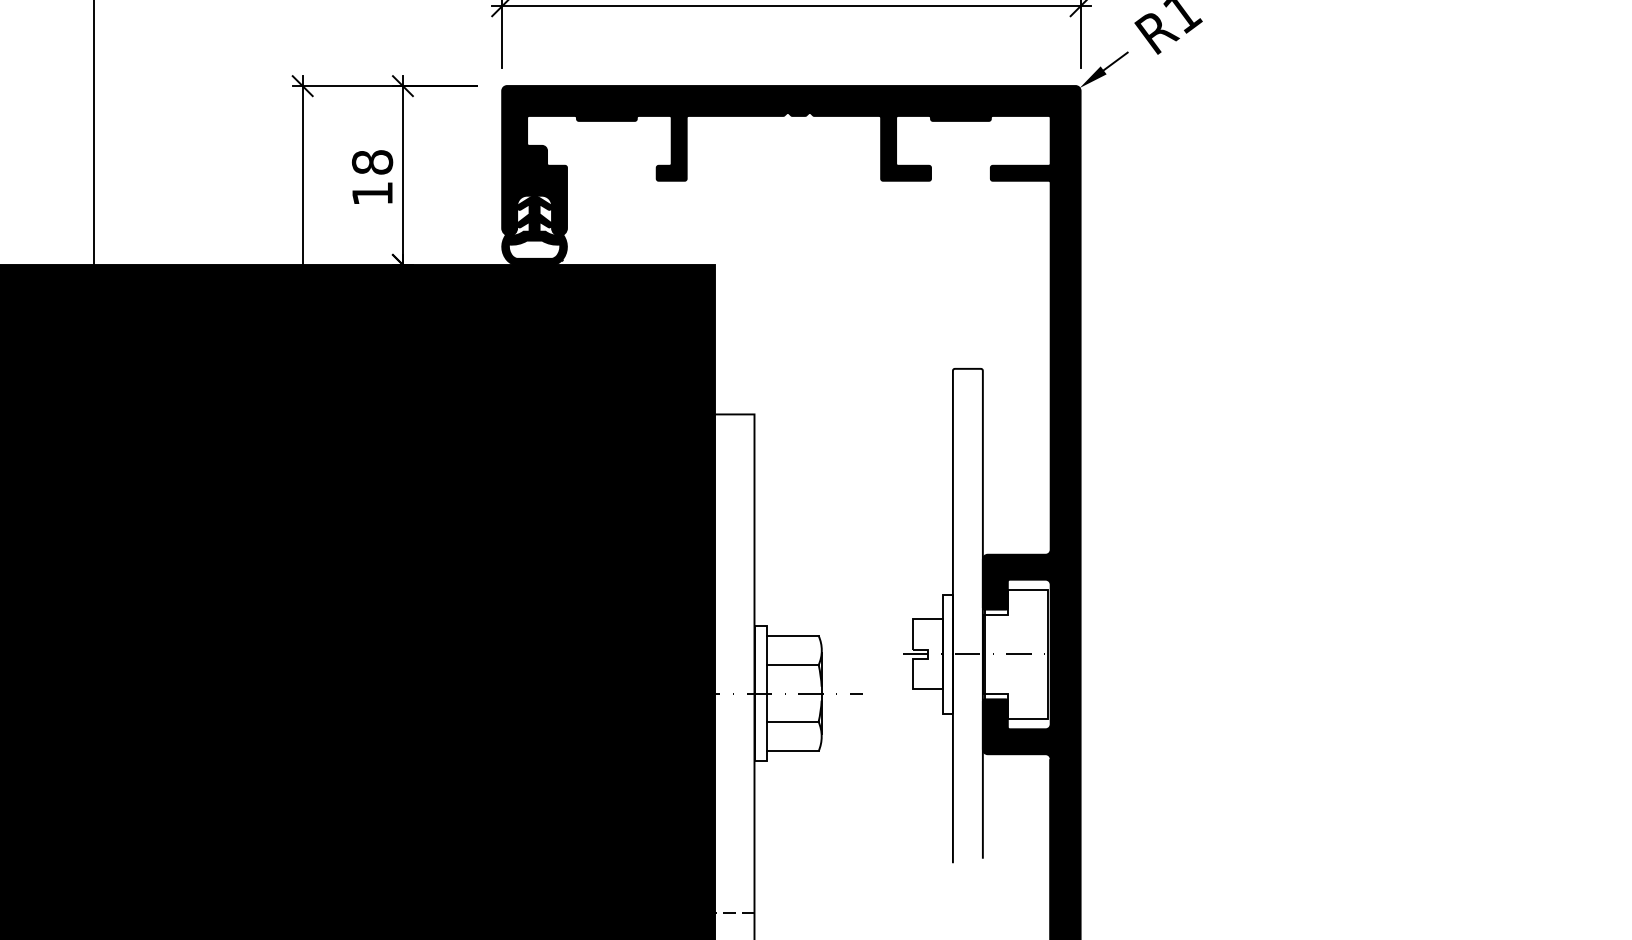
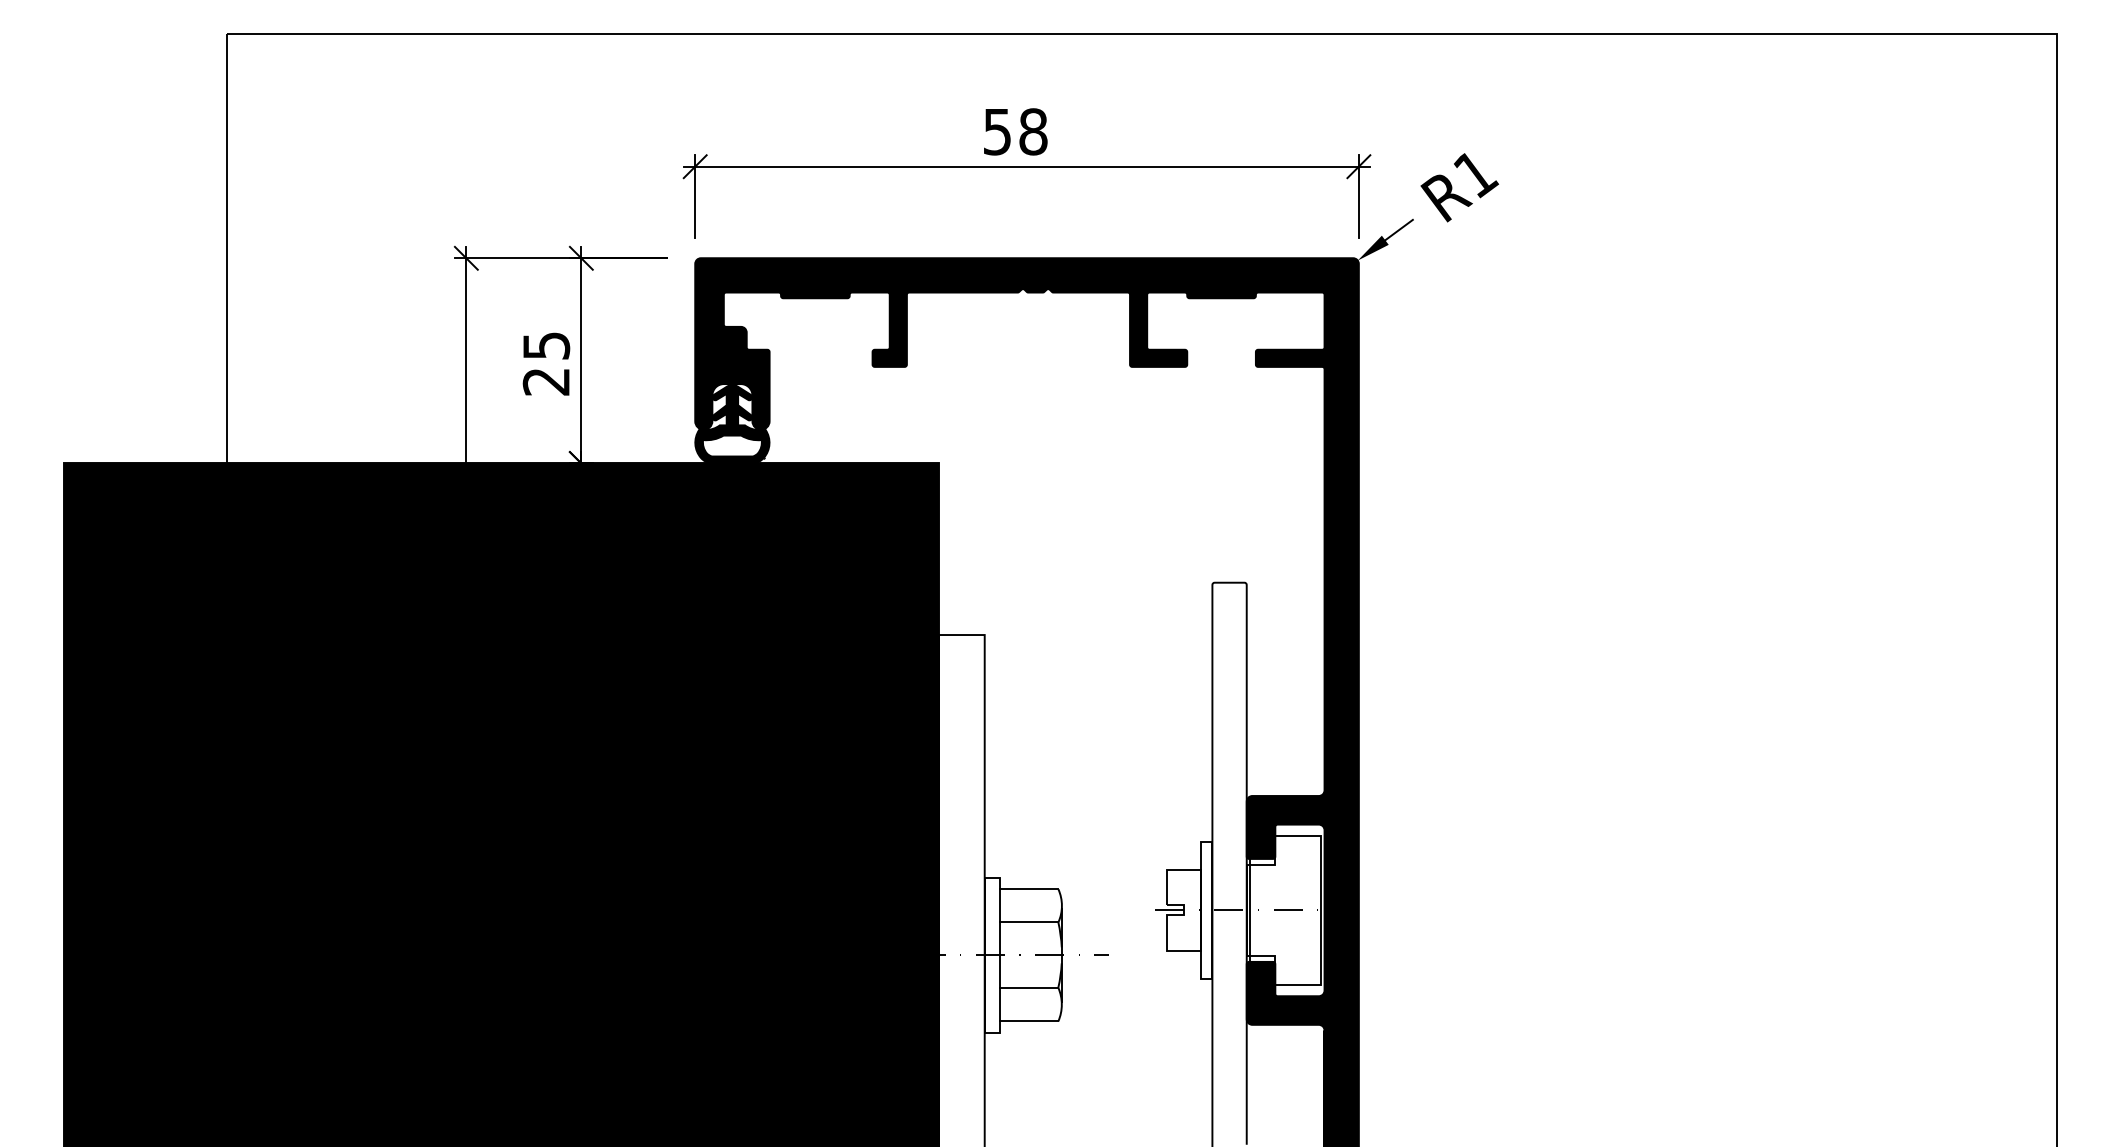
text: (372, 177) -> (546, 363), 18 -> 25

